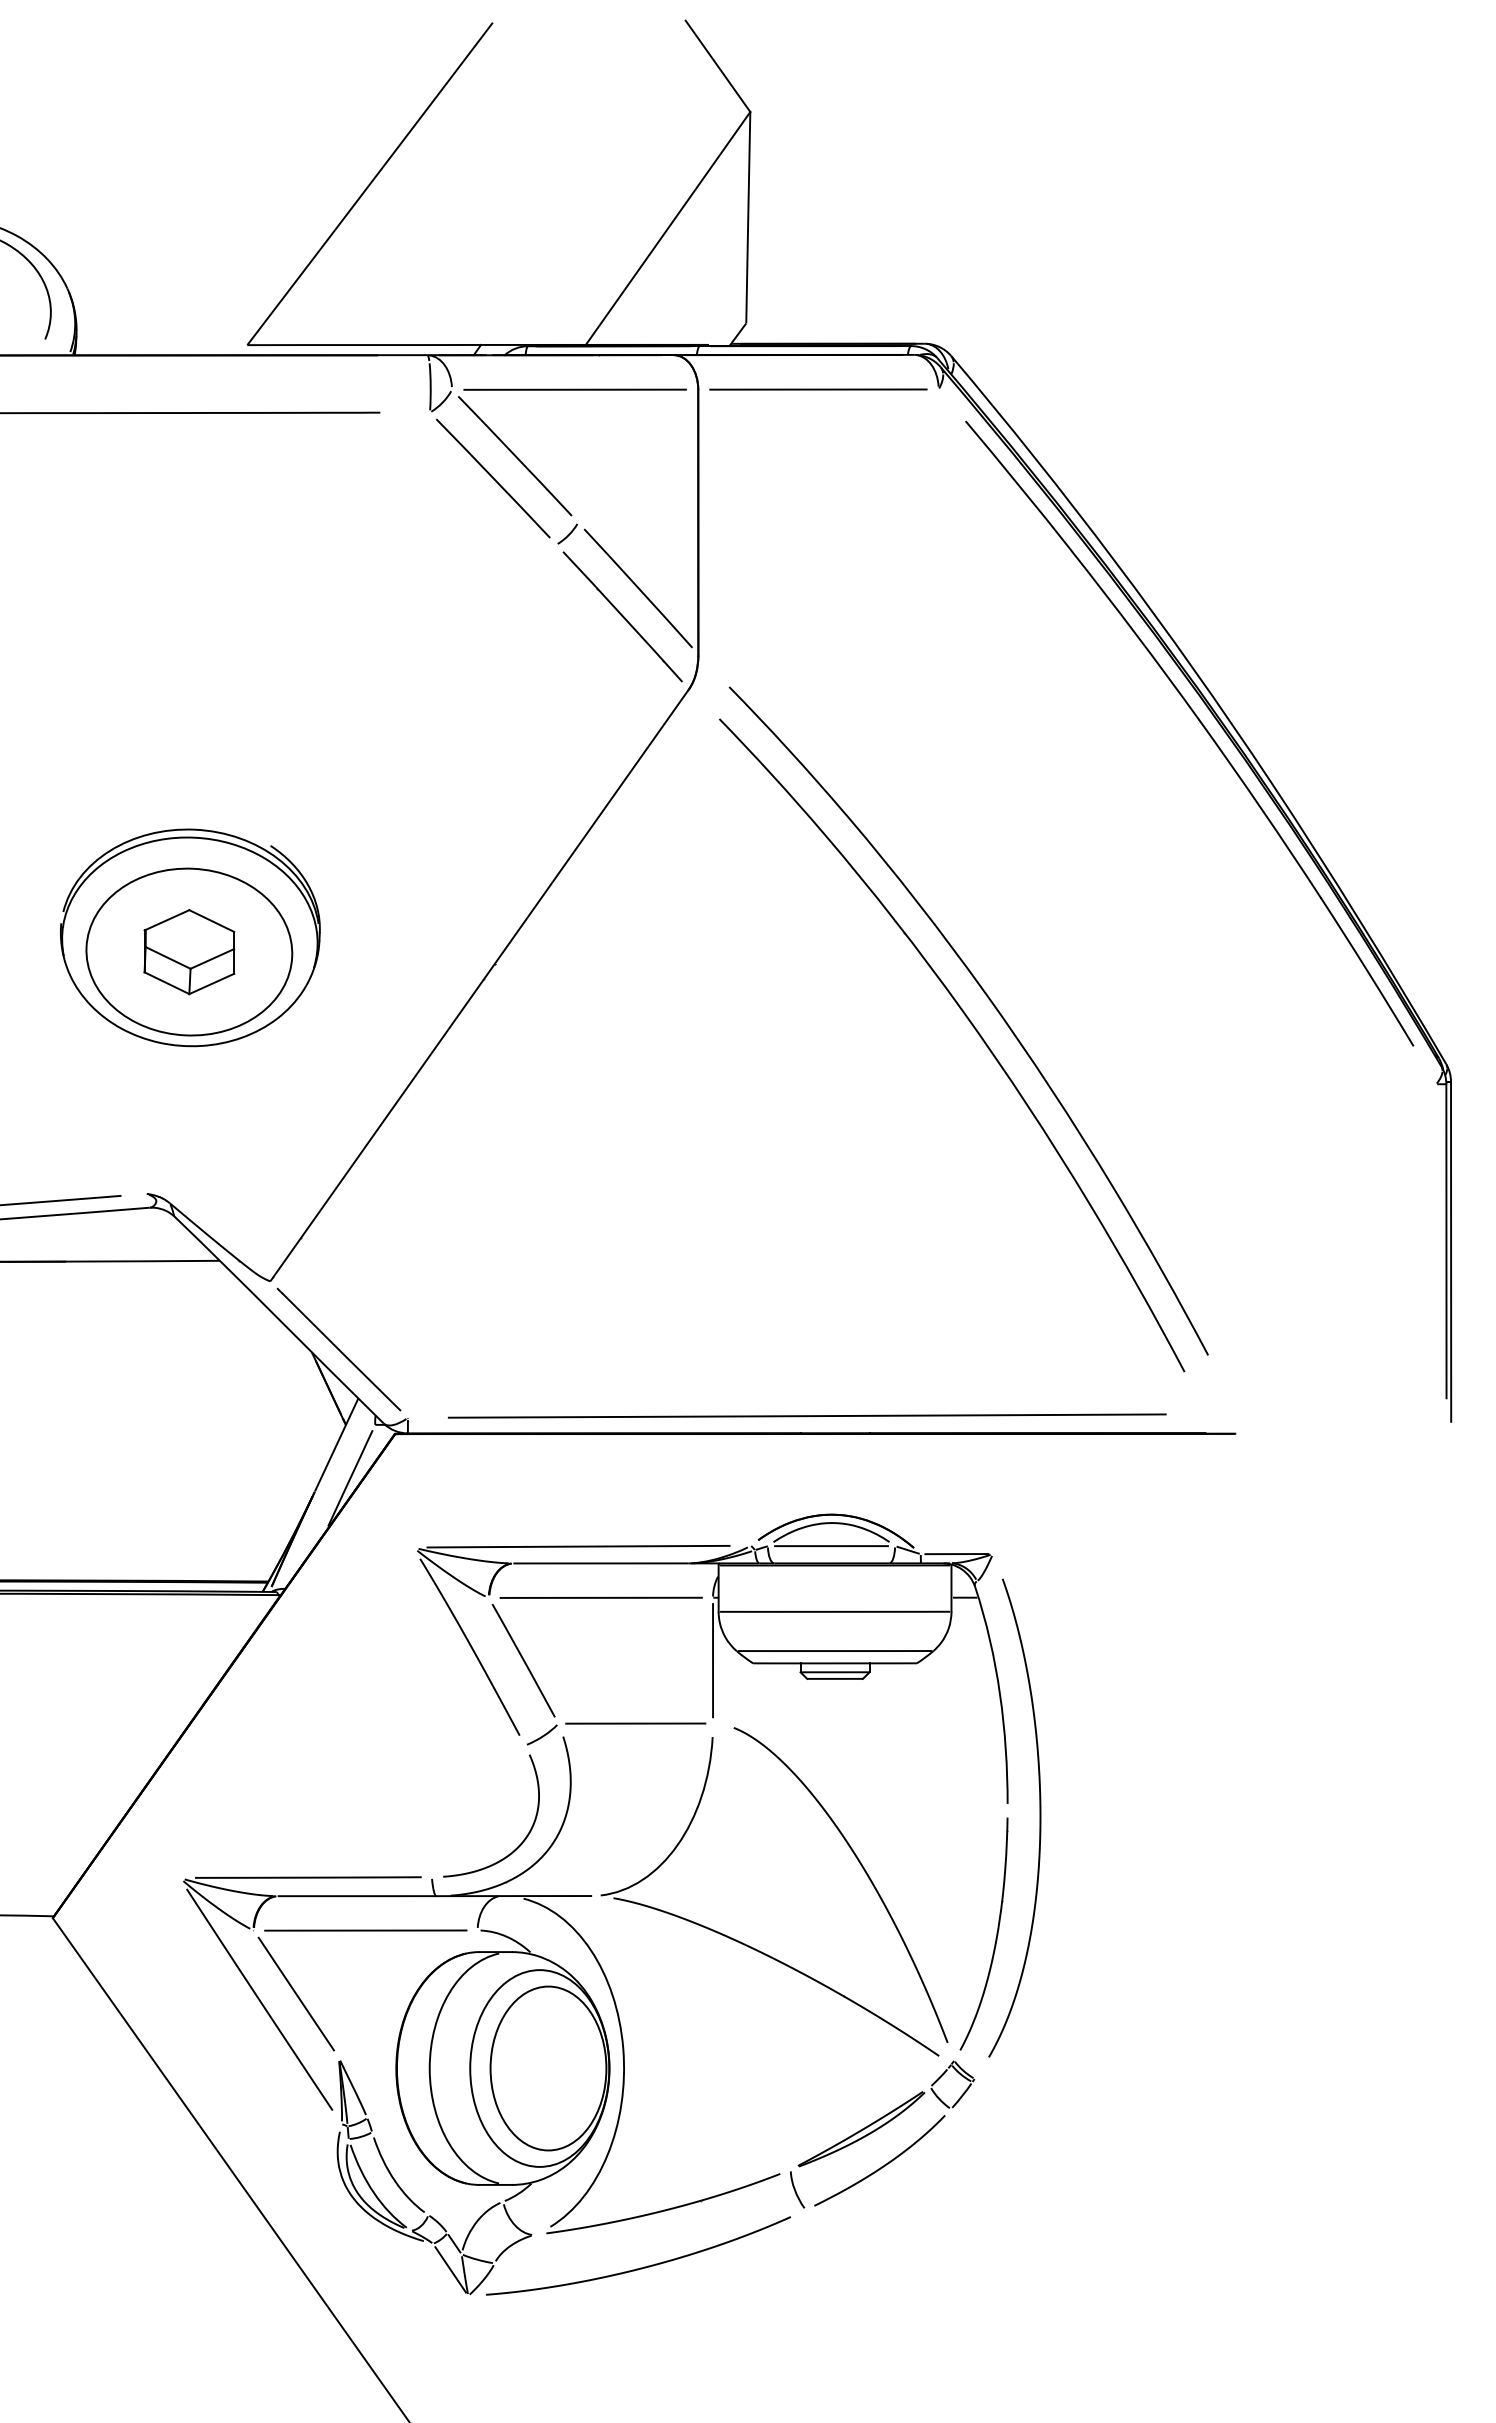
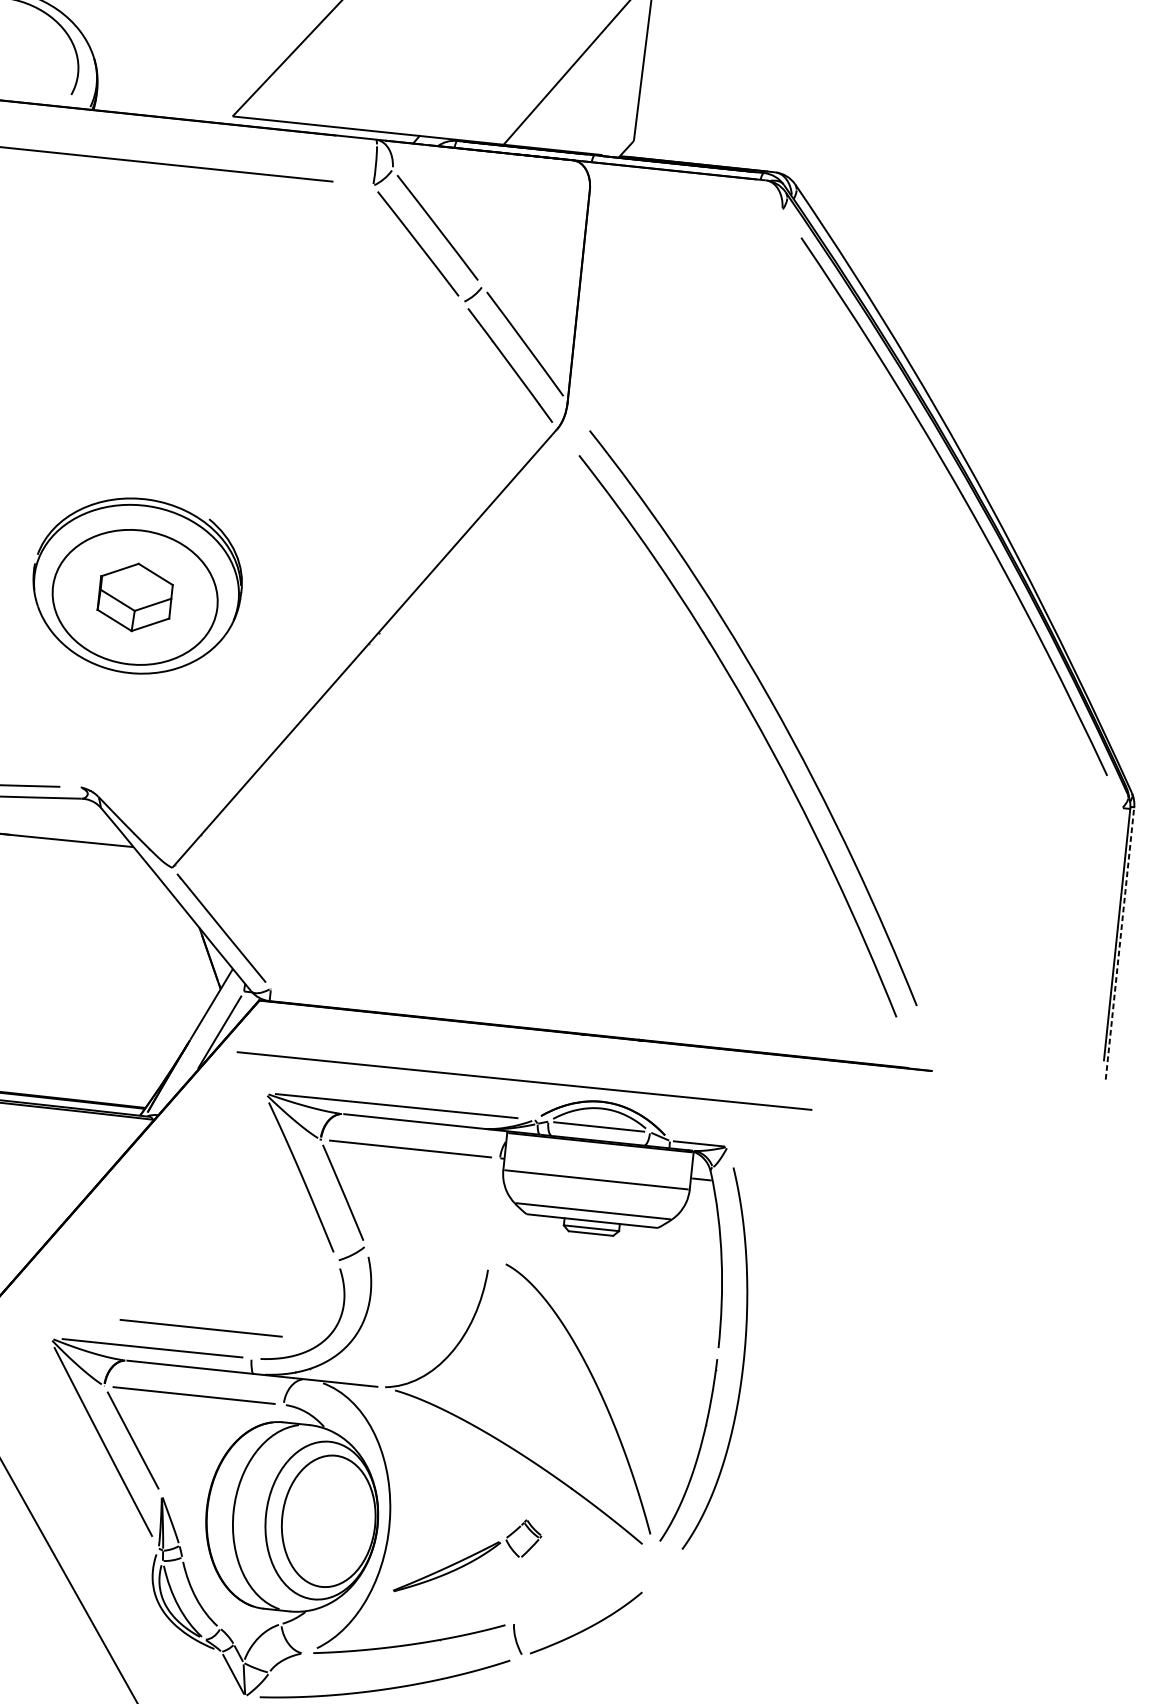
line: (574, 389) -> (490, 179), removed
line: (818, 389) -> (686, 200), removed
line: (1451, 1251) -> (1120, 943), solid -> dashed
line: (807, 1415) -> (524, 1080), moved
line: (713, 1660) -> (495, 1208), removed
line: (635, 1723) -> (427, 1252), removed
line: (365, 1846) -> (200, 1328), added
part: (886, 2113) -> (468, 1556), moved

